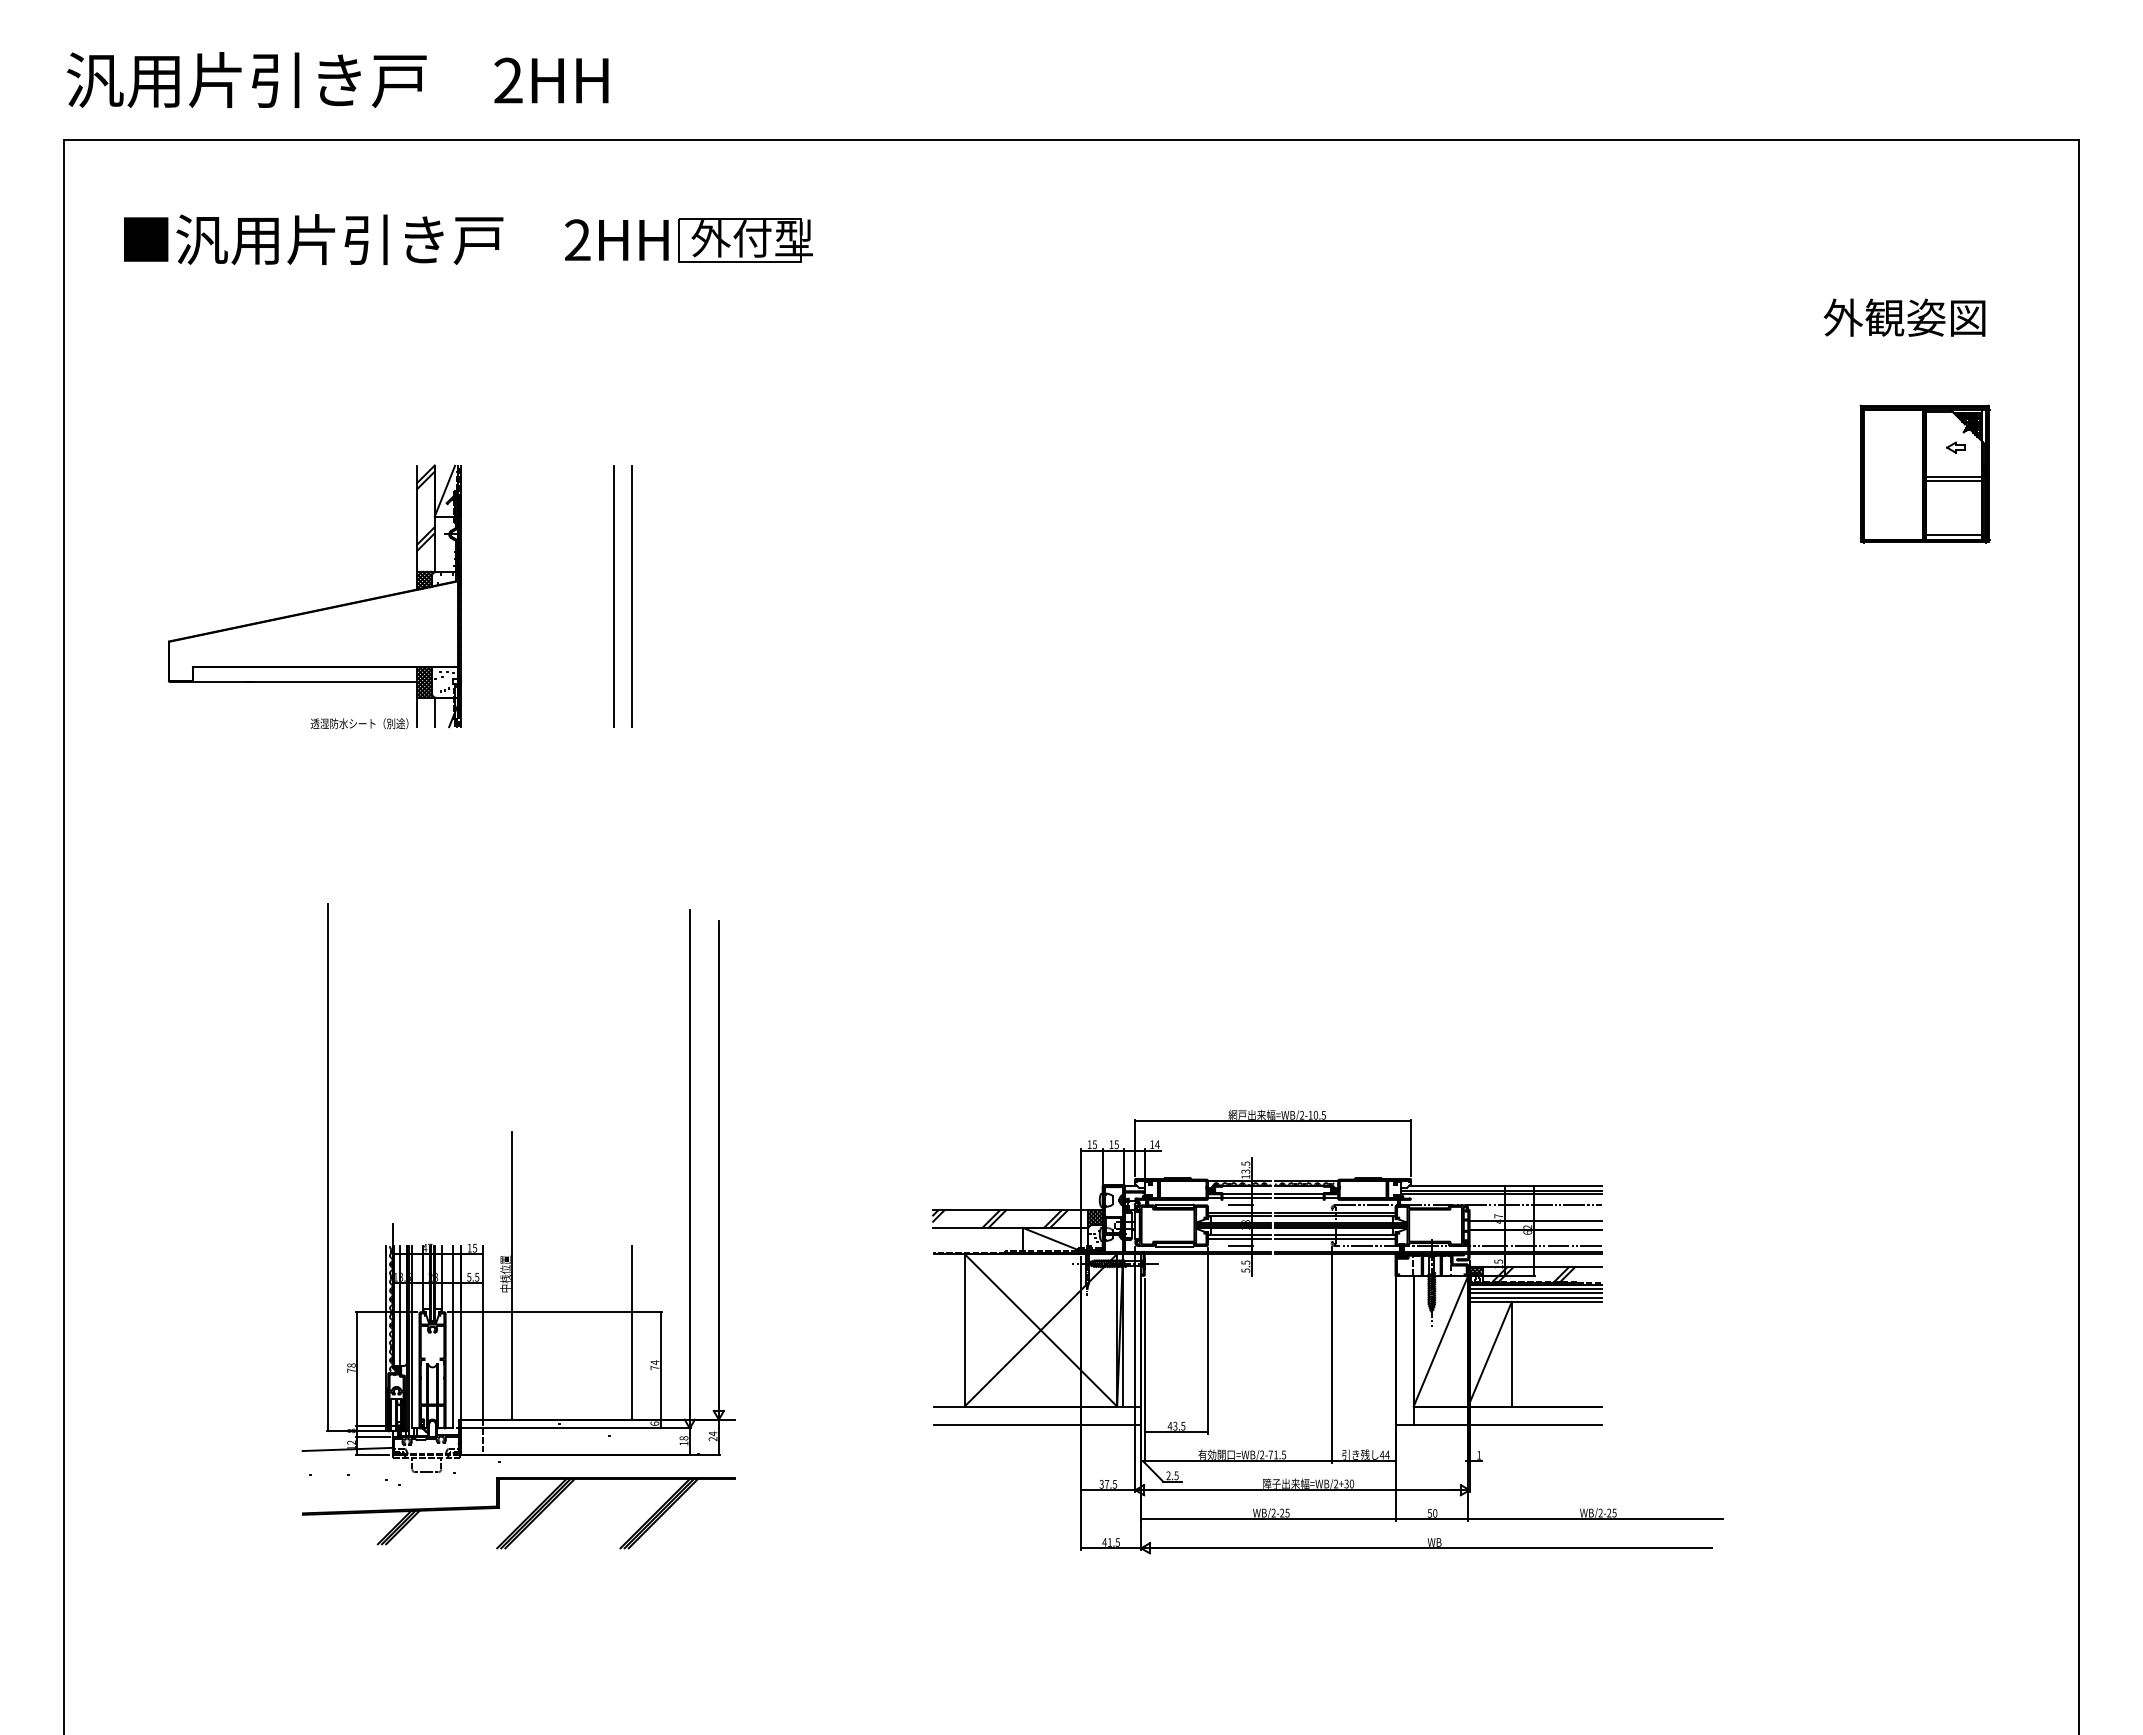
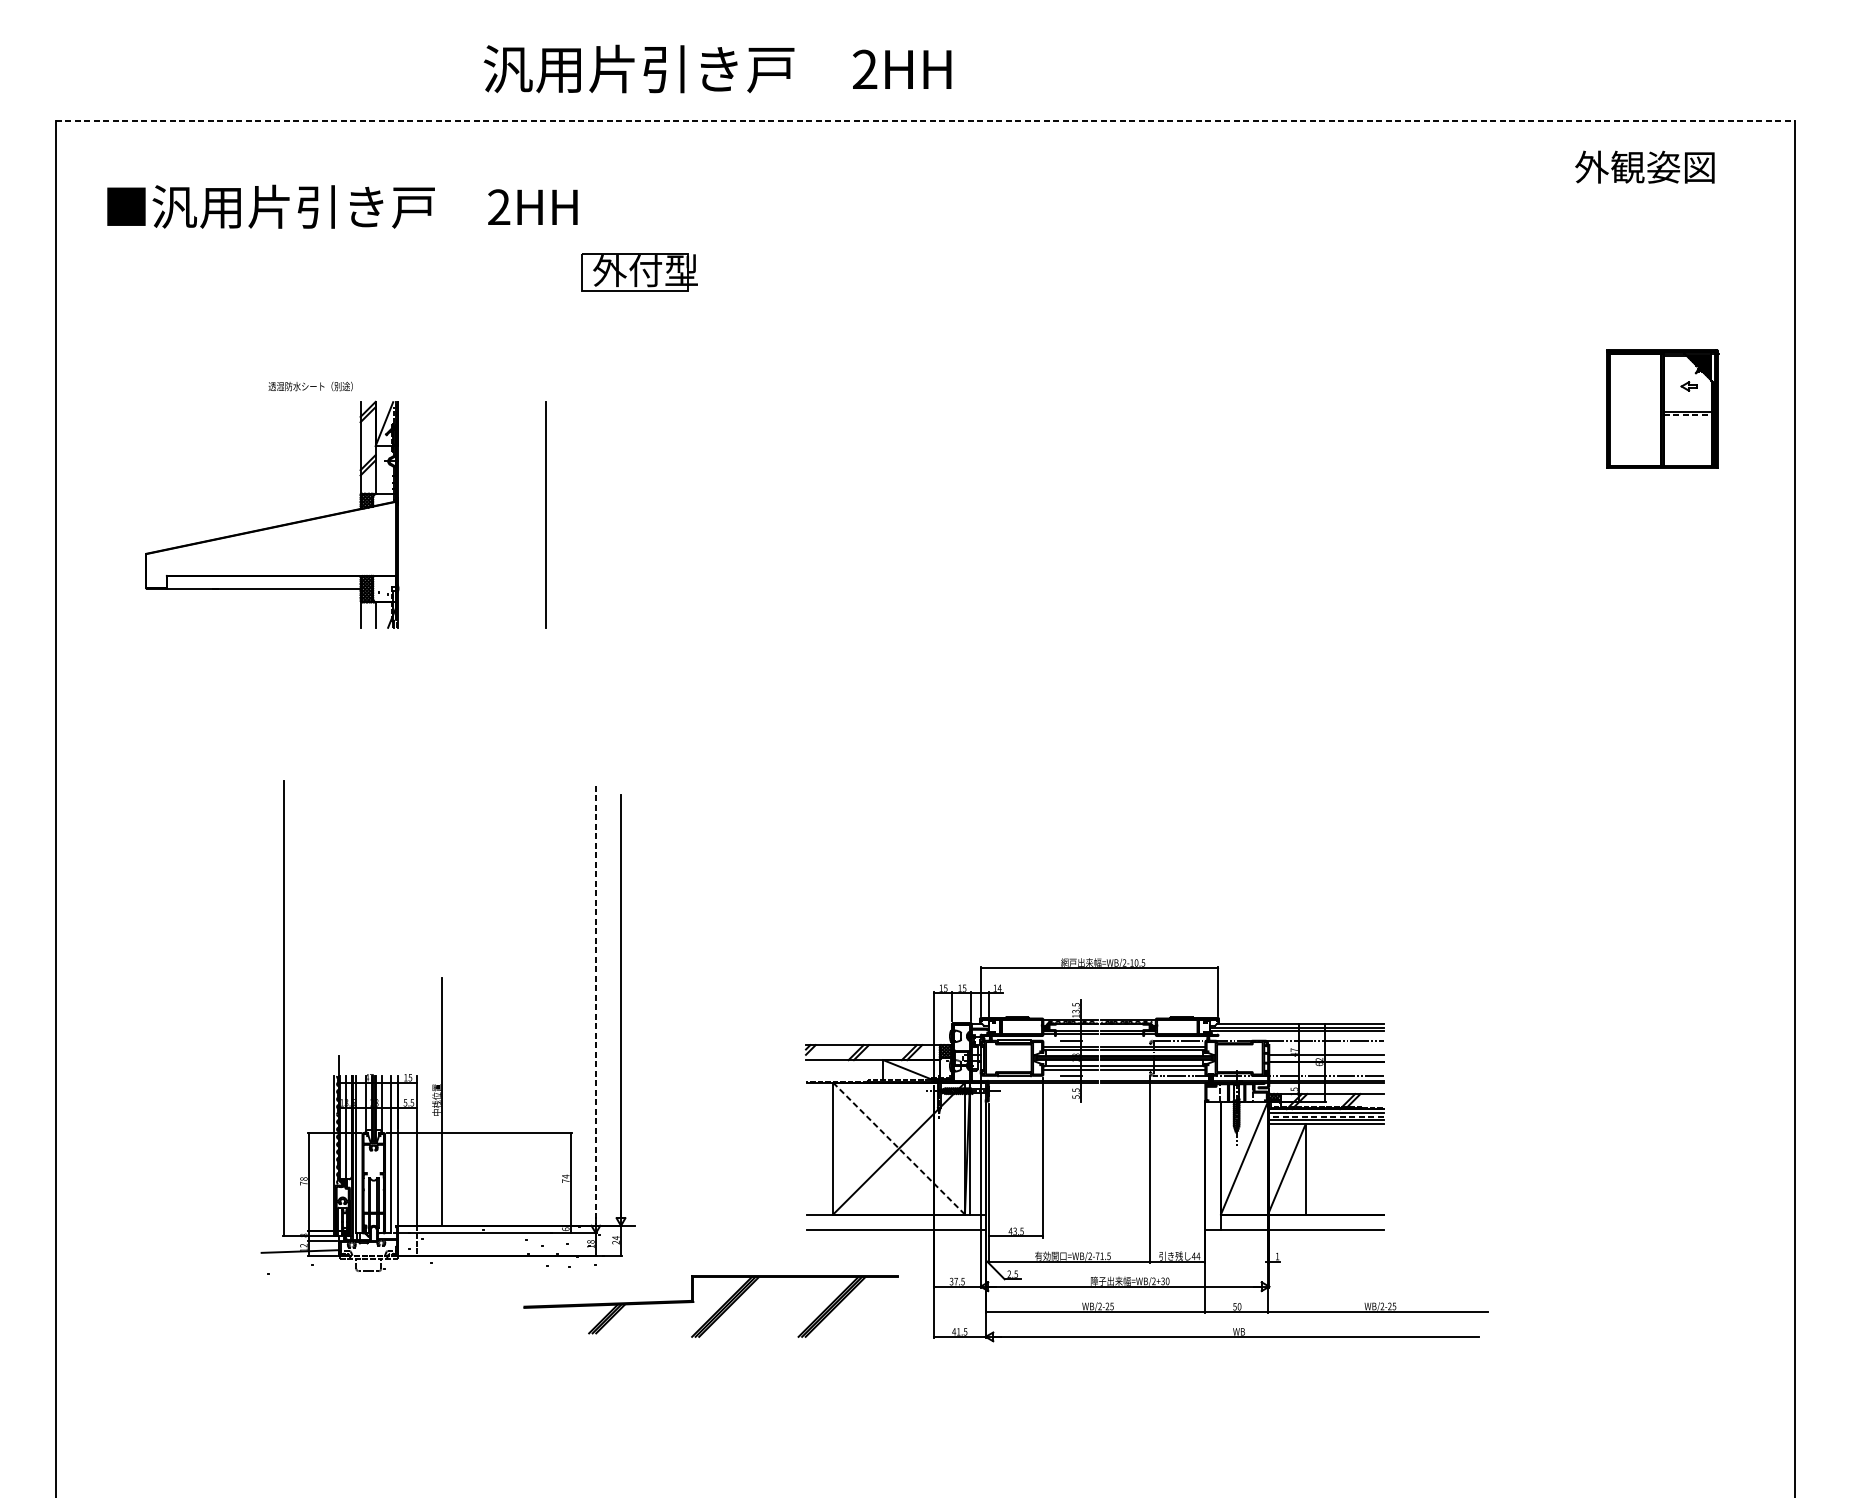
text: (337, 79) -> (717, 68), moved
line: (1071, 139) -> (925, 120), solid -> dashed
part: (745, 240) -> (639, 272), moved
text: (1904, 317) -> (1644, 167), moved
line: (1954, 481) -> (1687, 415), solid -> dashed
line: (1954, 534) -> (1687, 461), removed
line: (613, 596) -> (530, 514), removed
text: (359, 723) -> (310, 386), moved
line: (689, 1164) -> (595, 1005), solid -> dashed
line: (1535, 1293) -> (1326, 1116), solid -> dashed
line: (1040, 1330) -> (898, 1148), solid -> dashed
line: (631, 1332) -> (545, 1150), removed
part: (524, 1519) -> (715, 1312), moved

